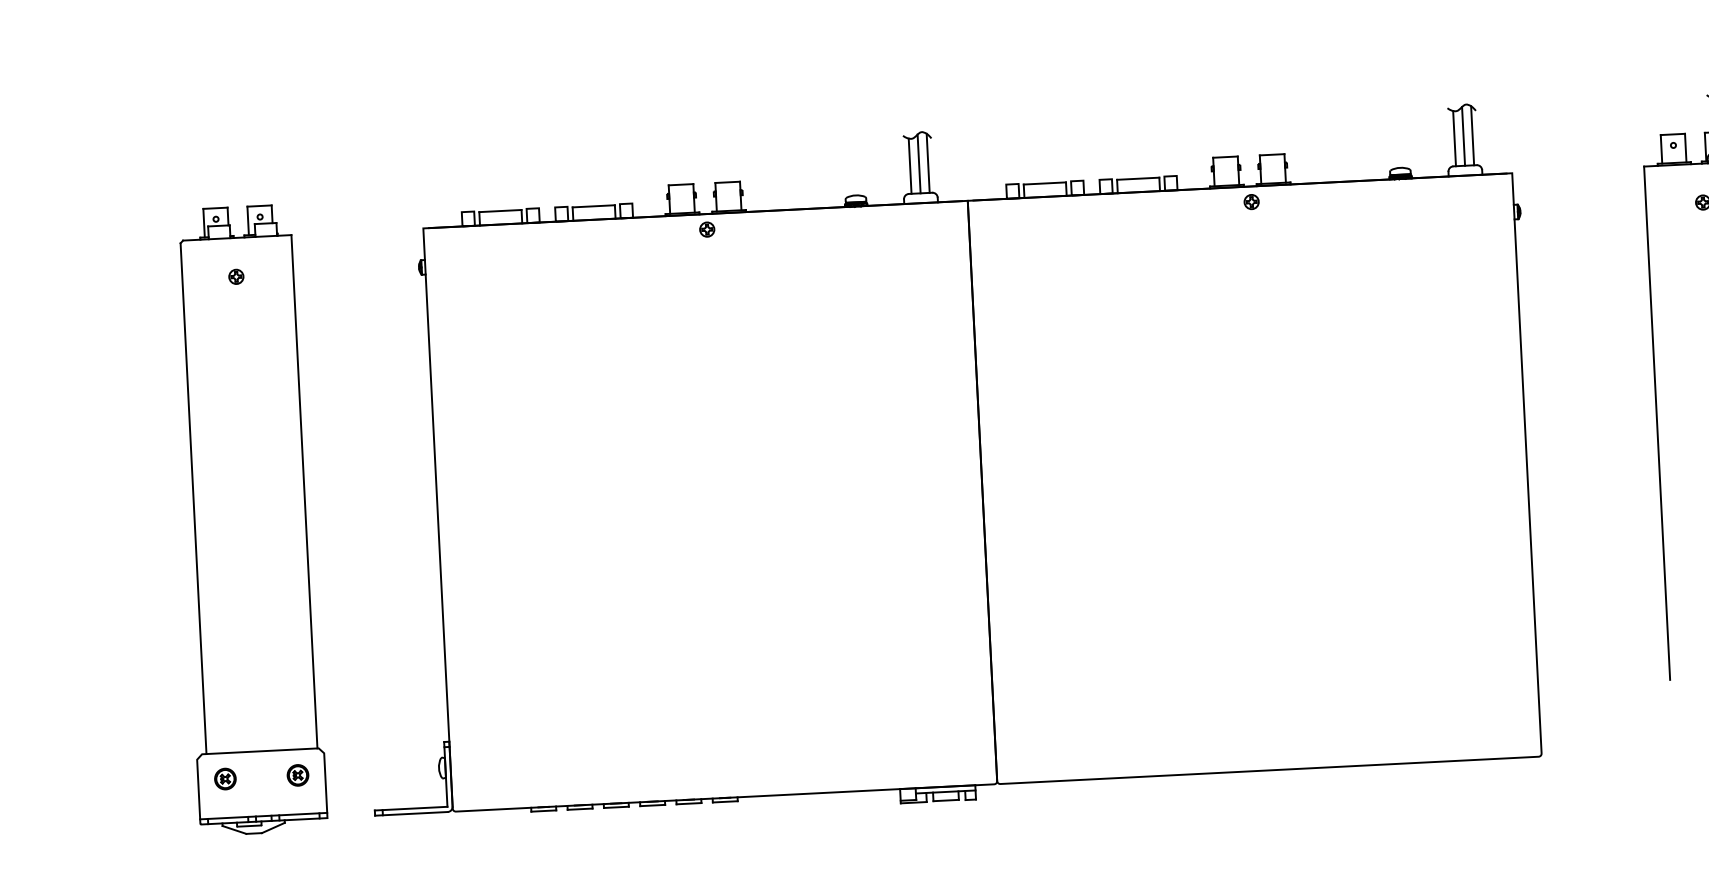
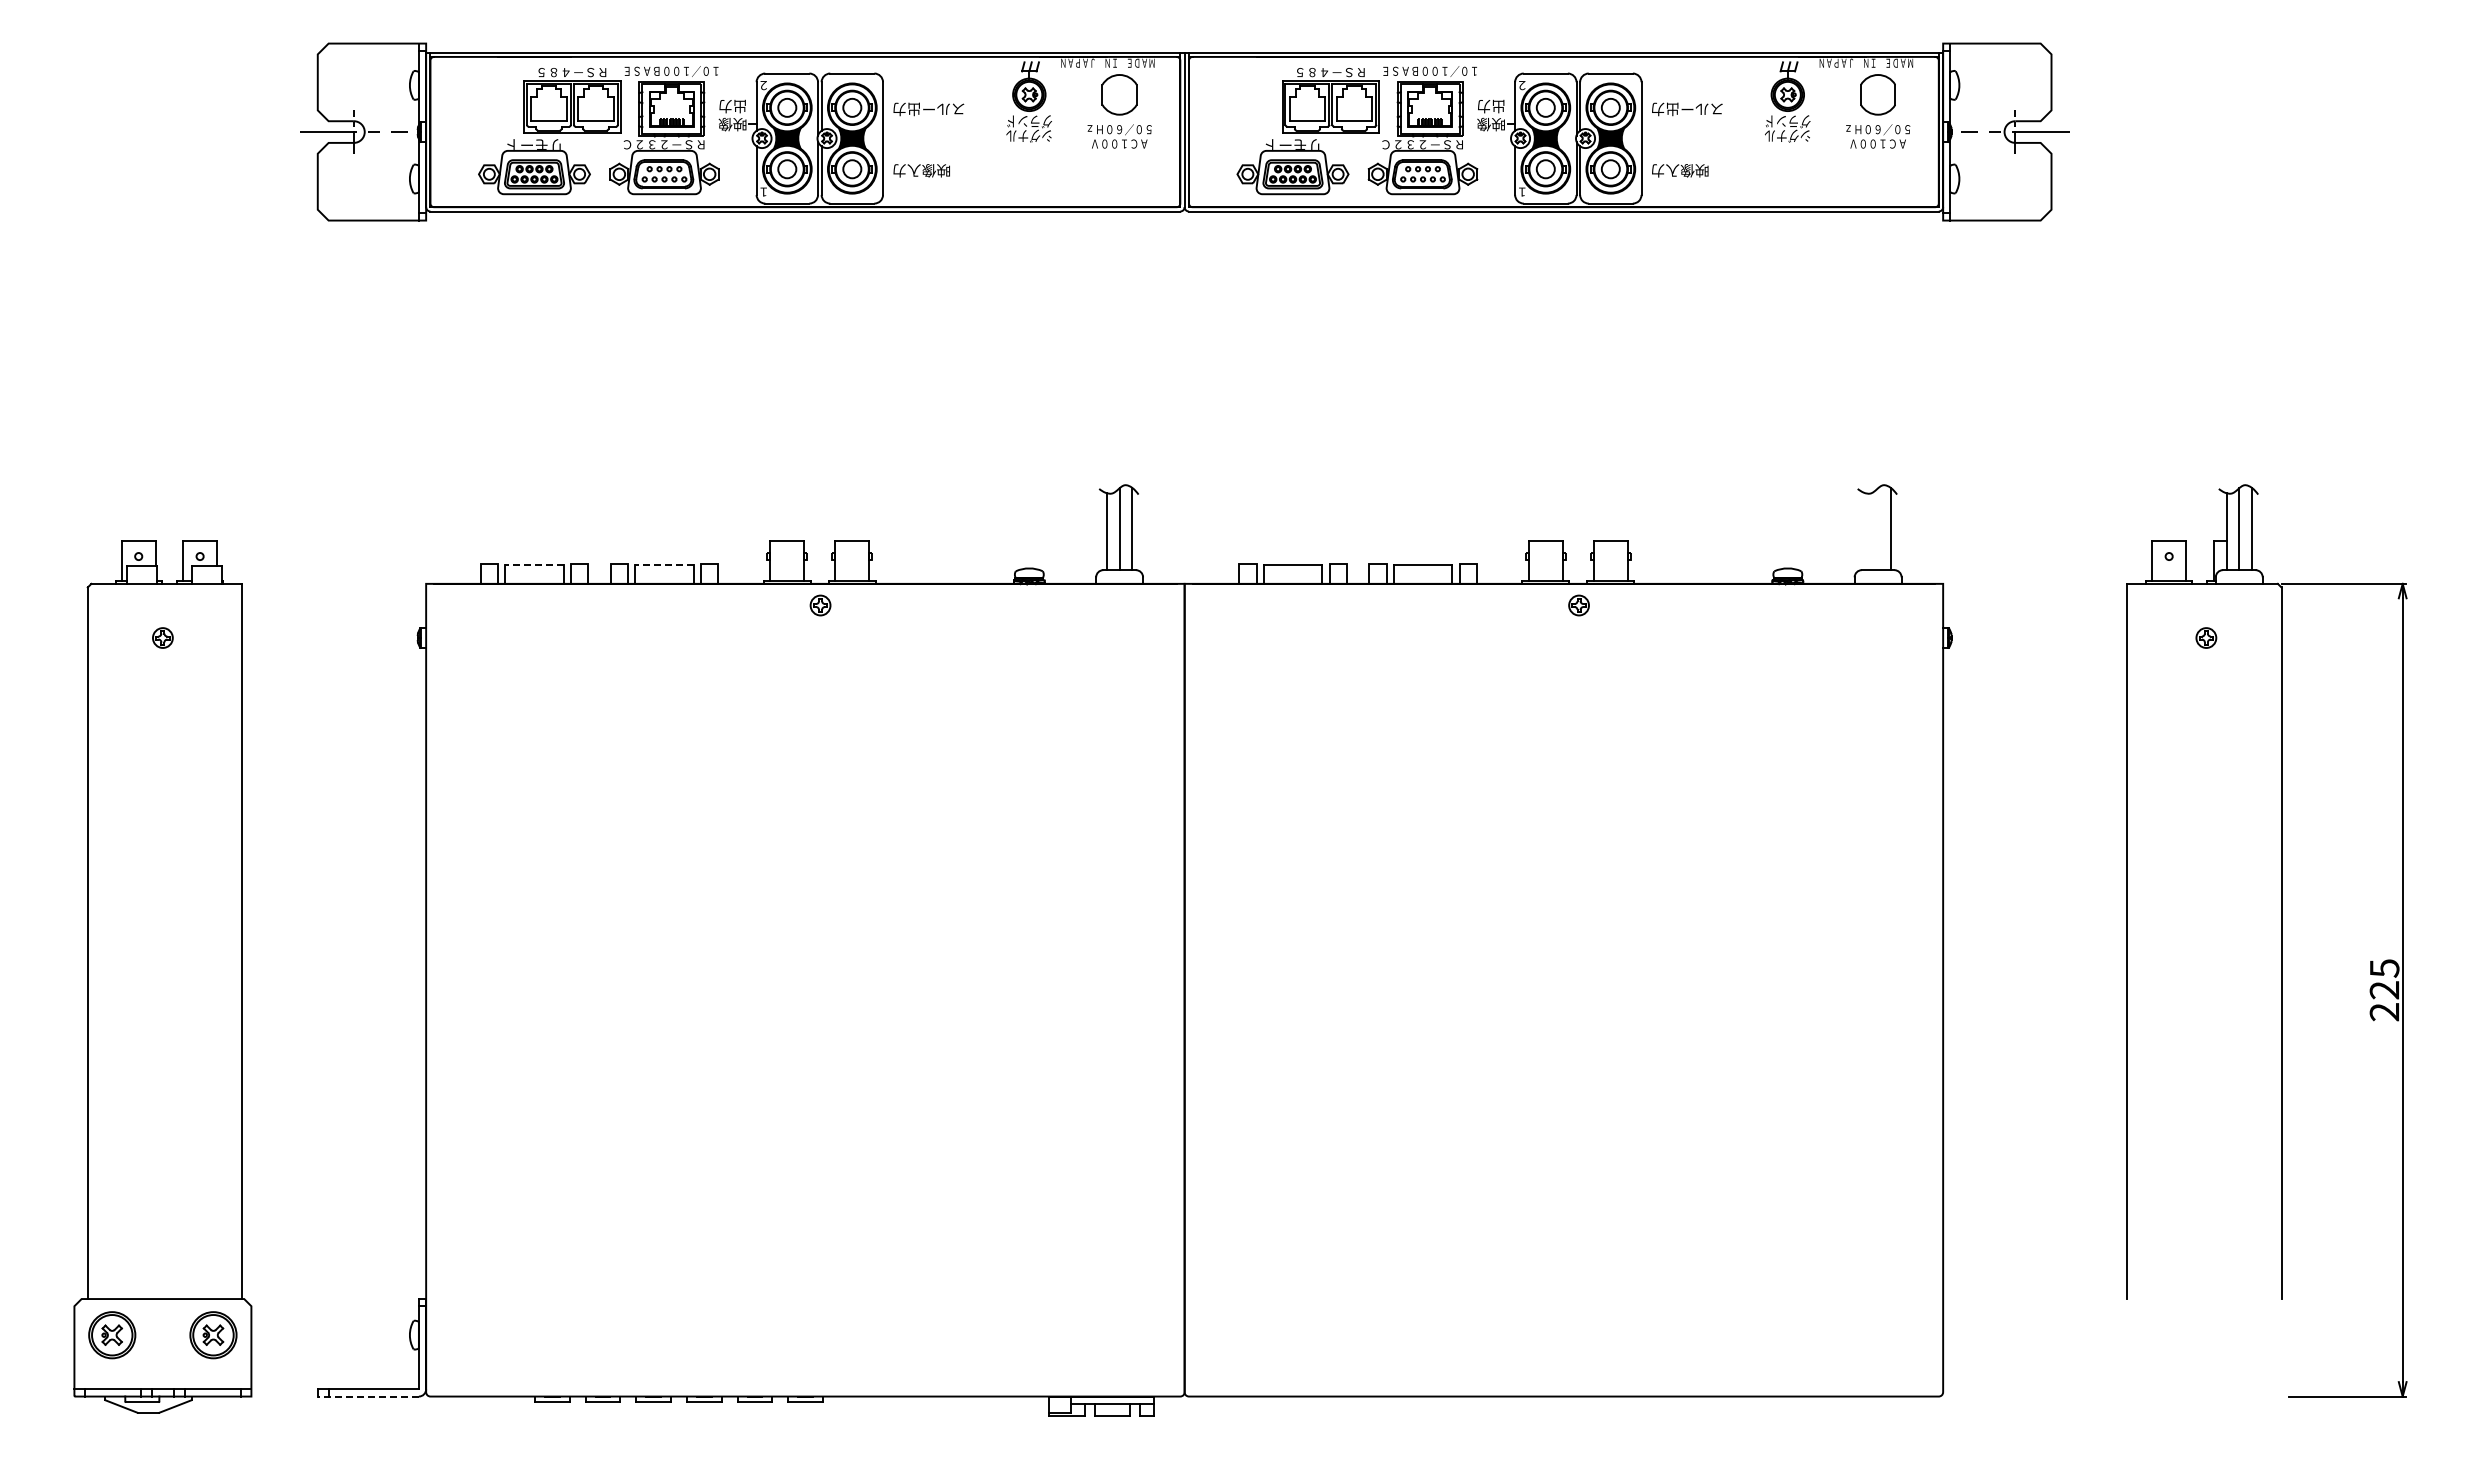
line: (1463, 136) -> (1878, 529), removed
line: (1454, 138) -> (1865, 531), removed
line: (593, 206) -> (664, 565), solid -> dashed
line: (500, 211) -> (534, 565), solid -> dashed
part: (298, 774) -> (213, 1334), size x1.6
part: (225, 778) -> (112, 1334), size x1.6
line: (411, 813) -> (368, 1396), solid -> dashed

